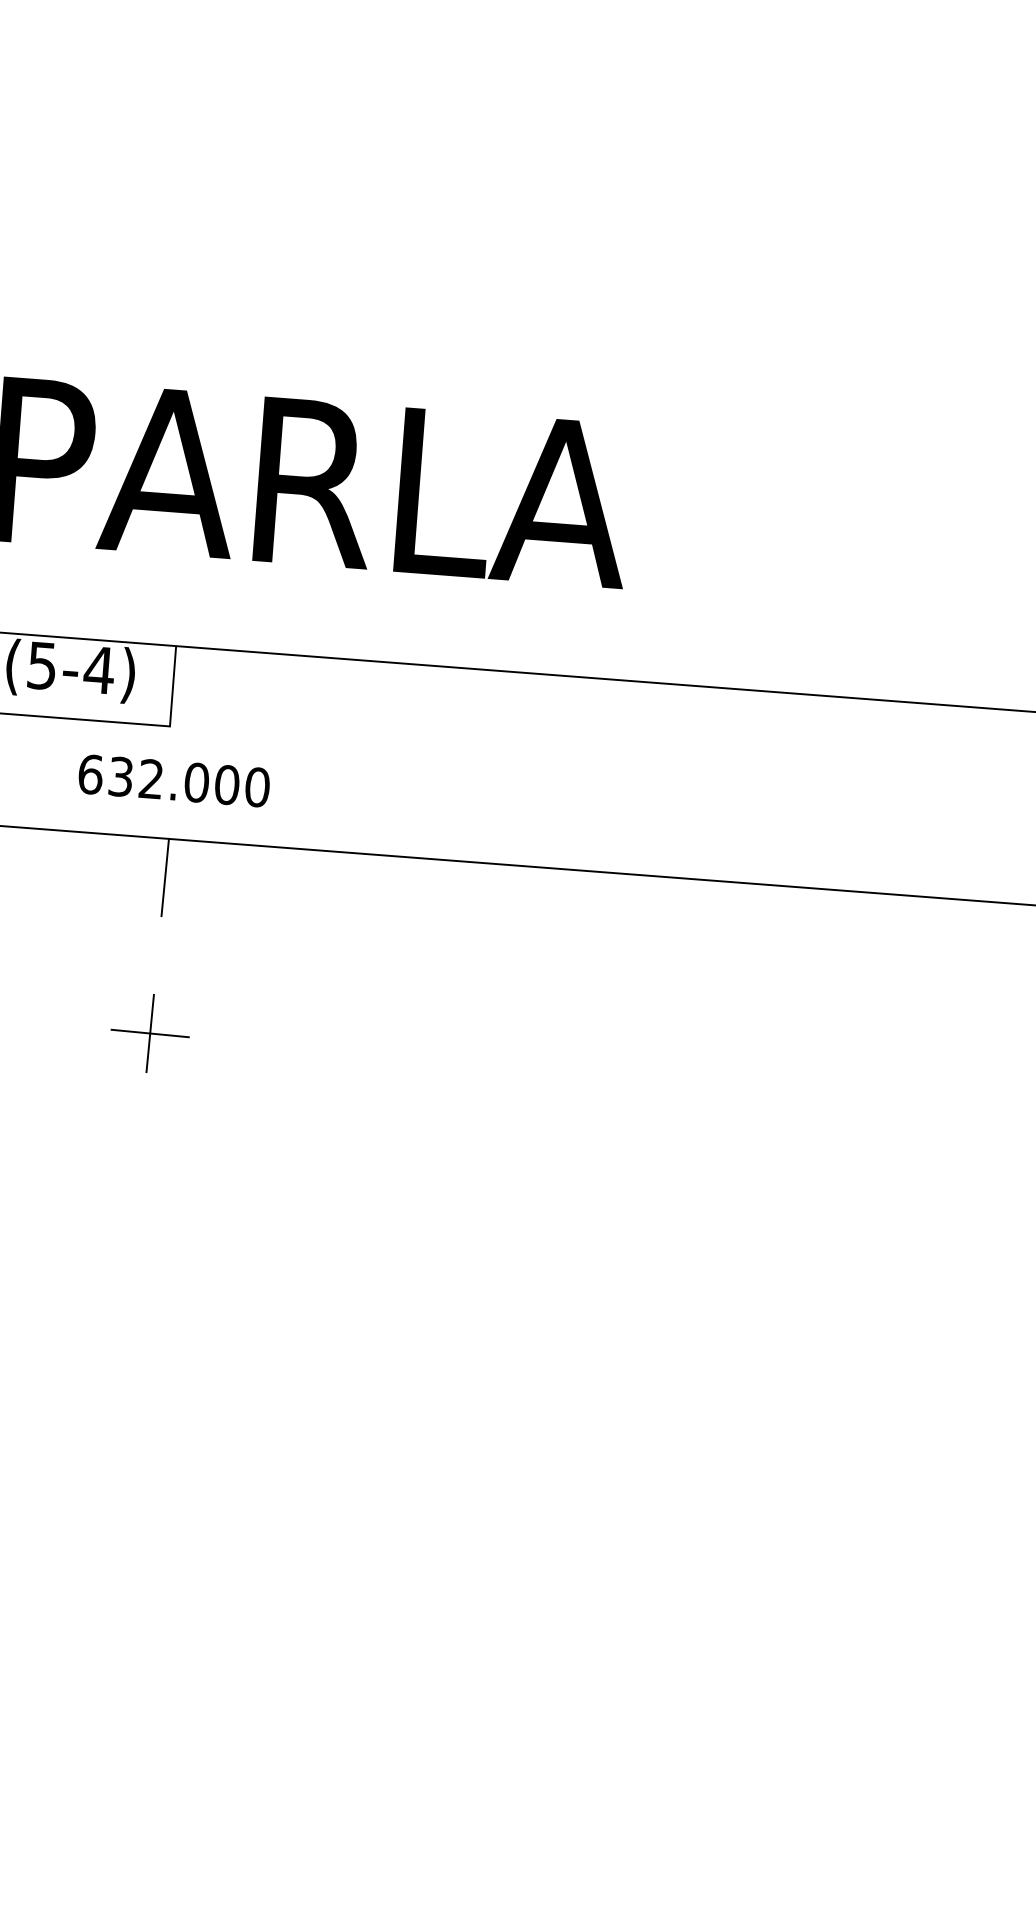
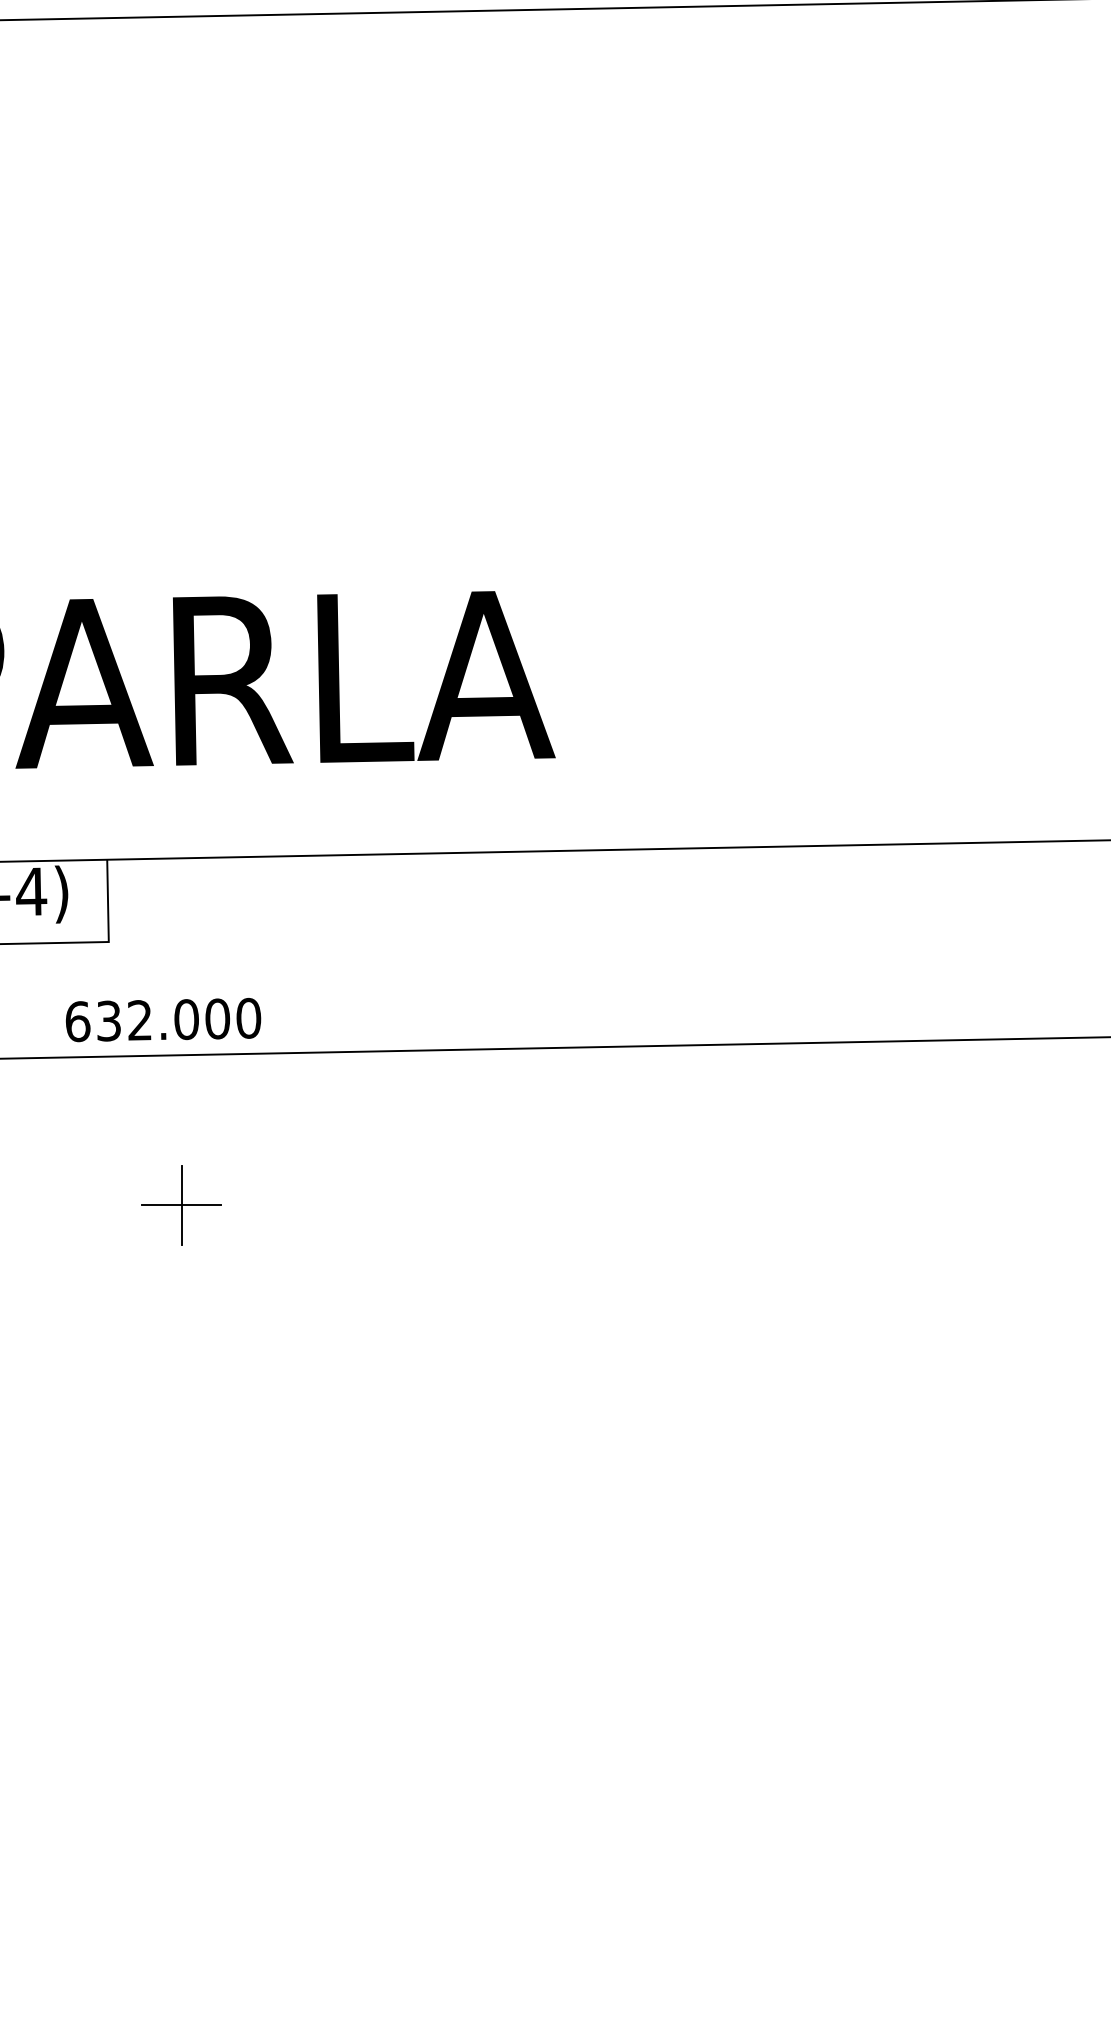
text: (174, 781) -> (163, 1020), moved
line: (165, 876) -> (118, 1095), removed
part: (149, 1033) -> (181, 1205), moved

